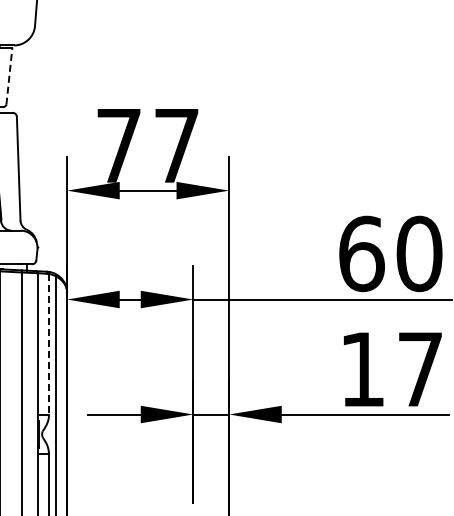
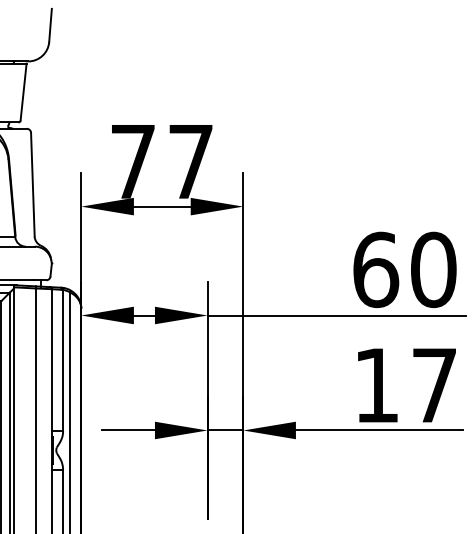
line: (9, 76) -> (23, 92), dashed -> solid
line: (49, 344) -> (63, 360), dashed -> solid

